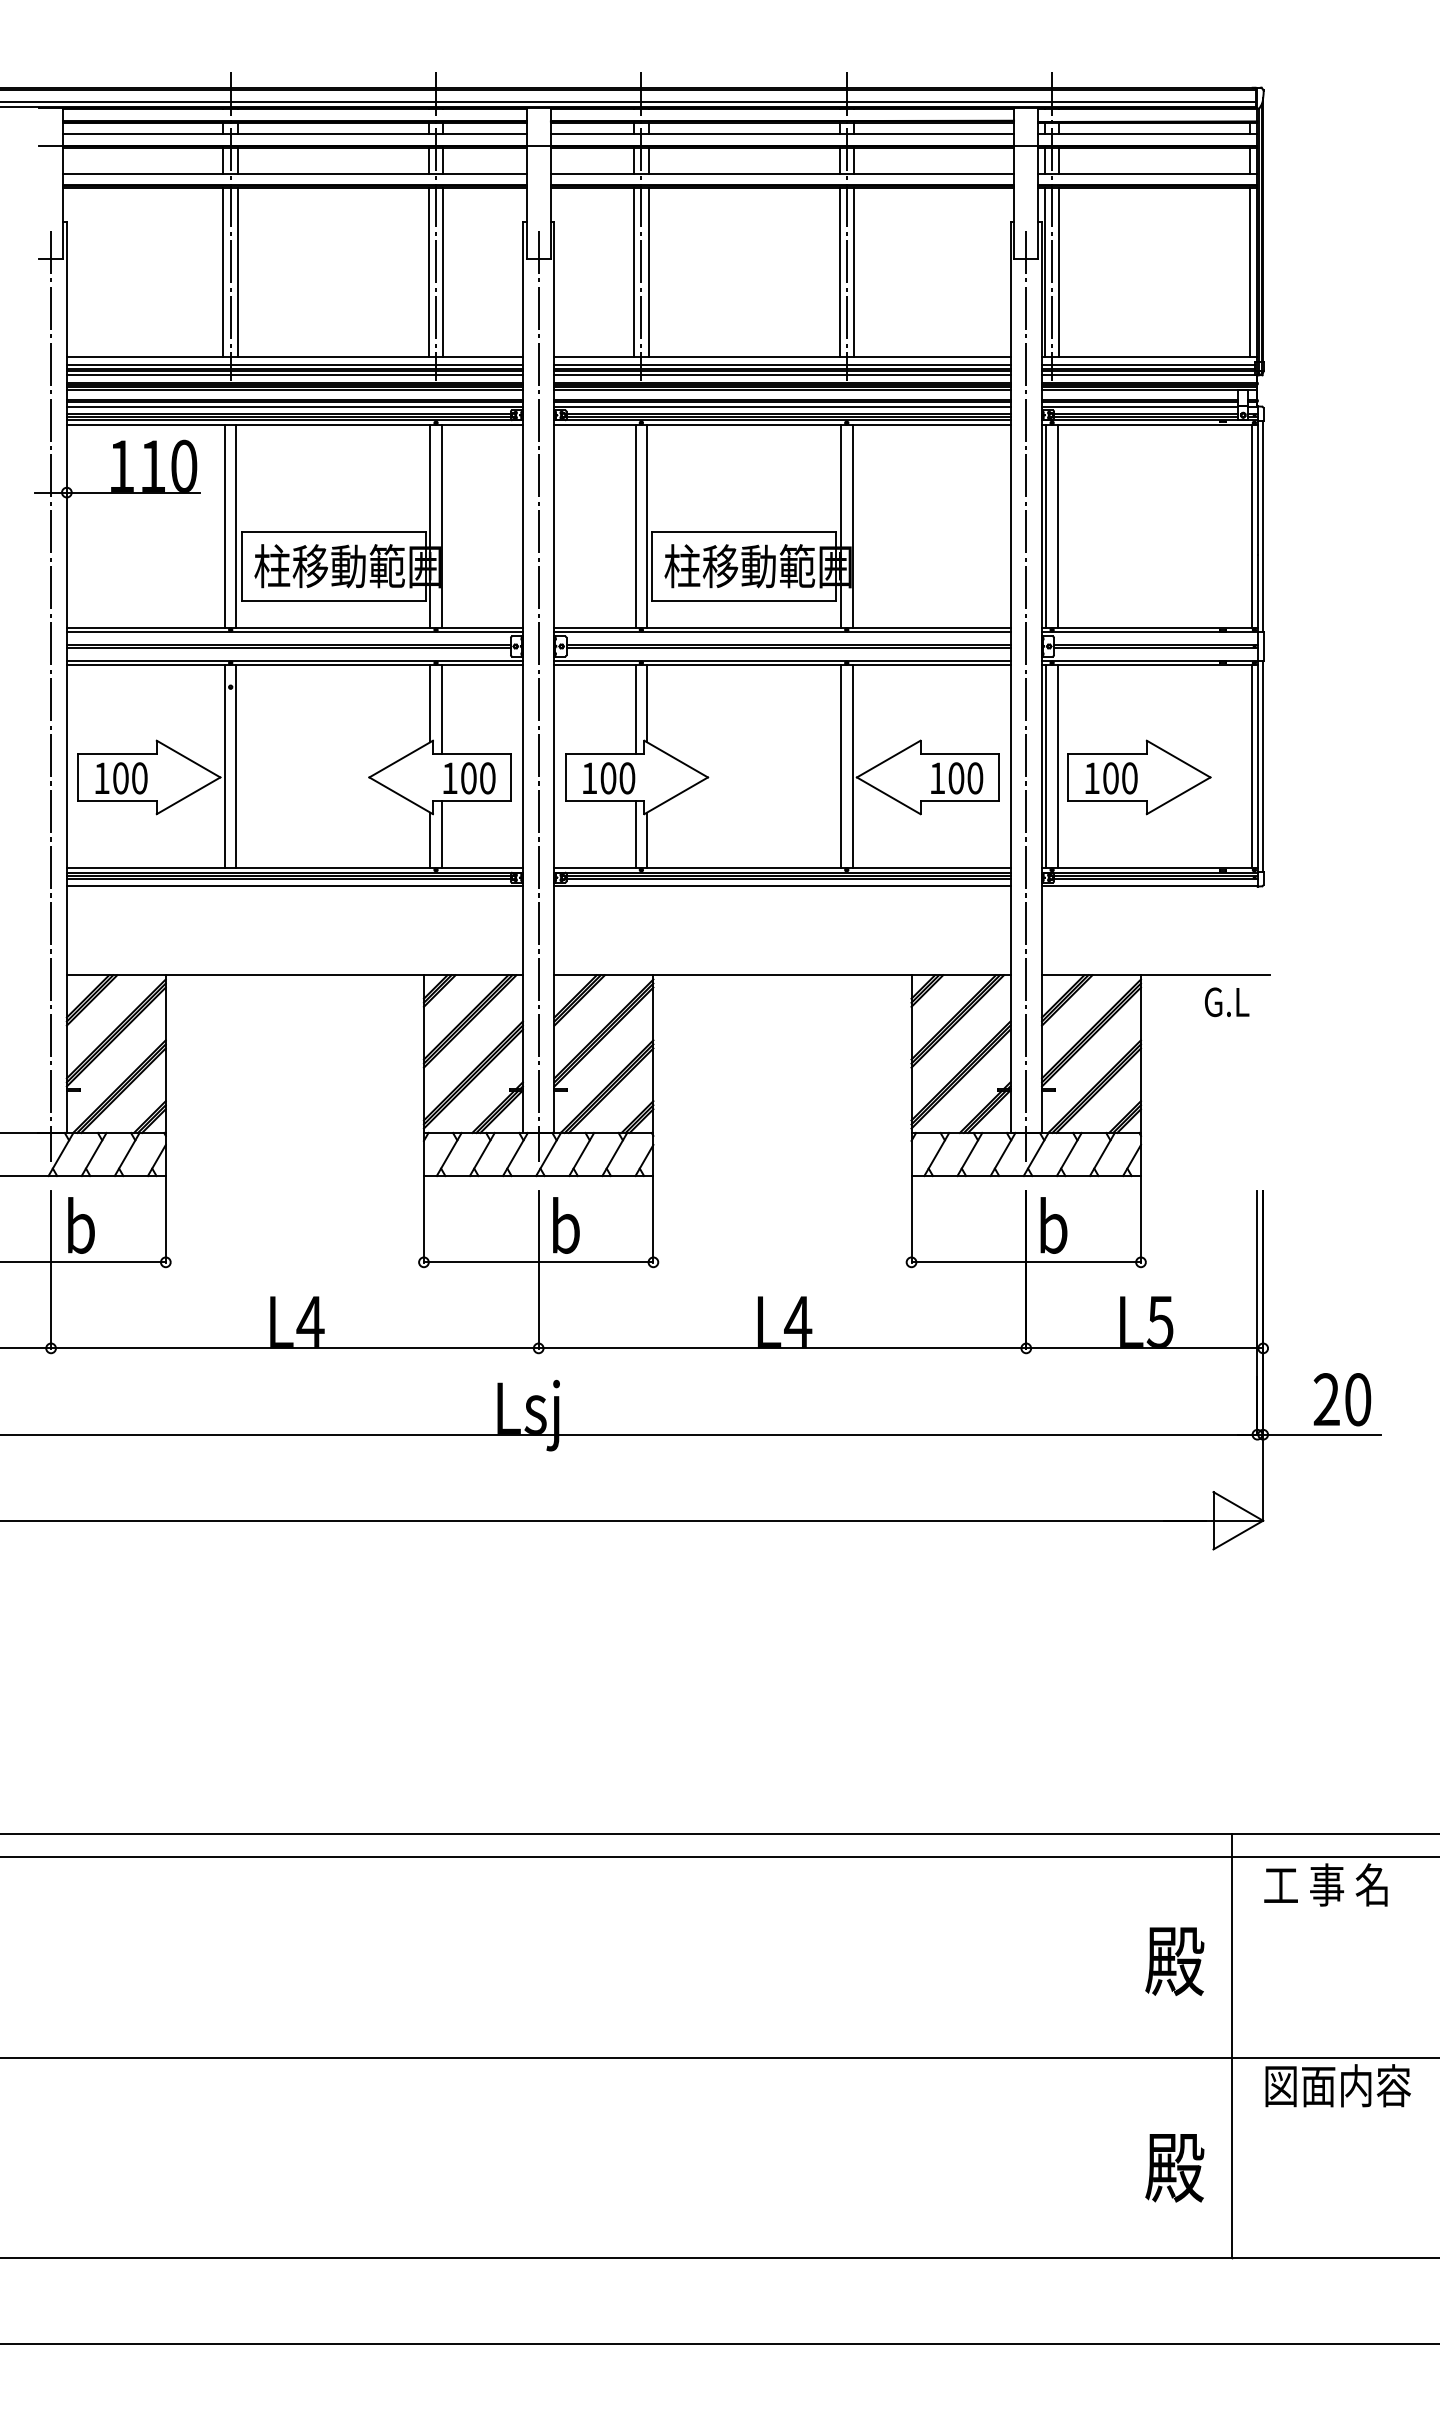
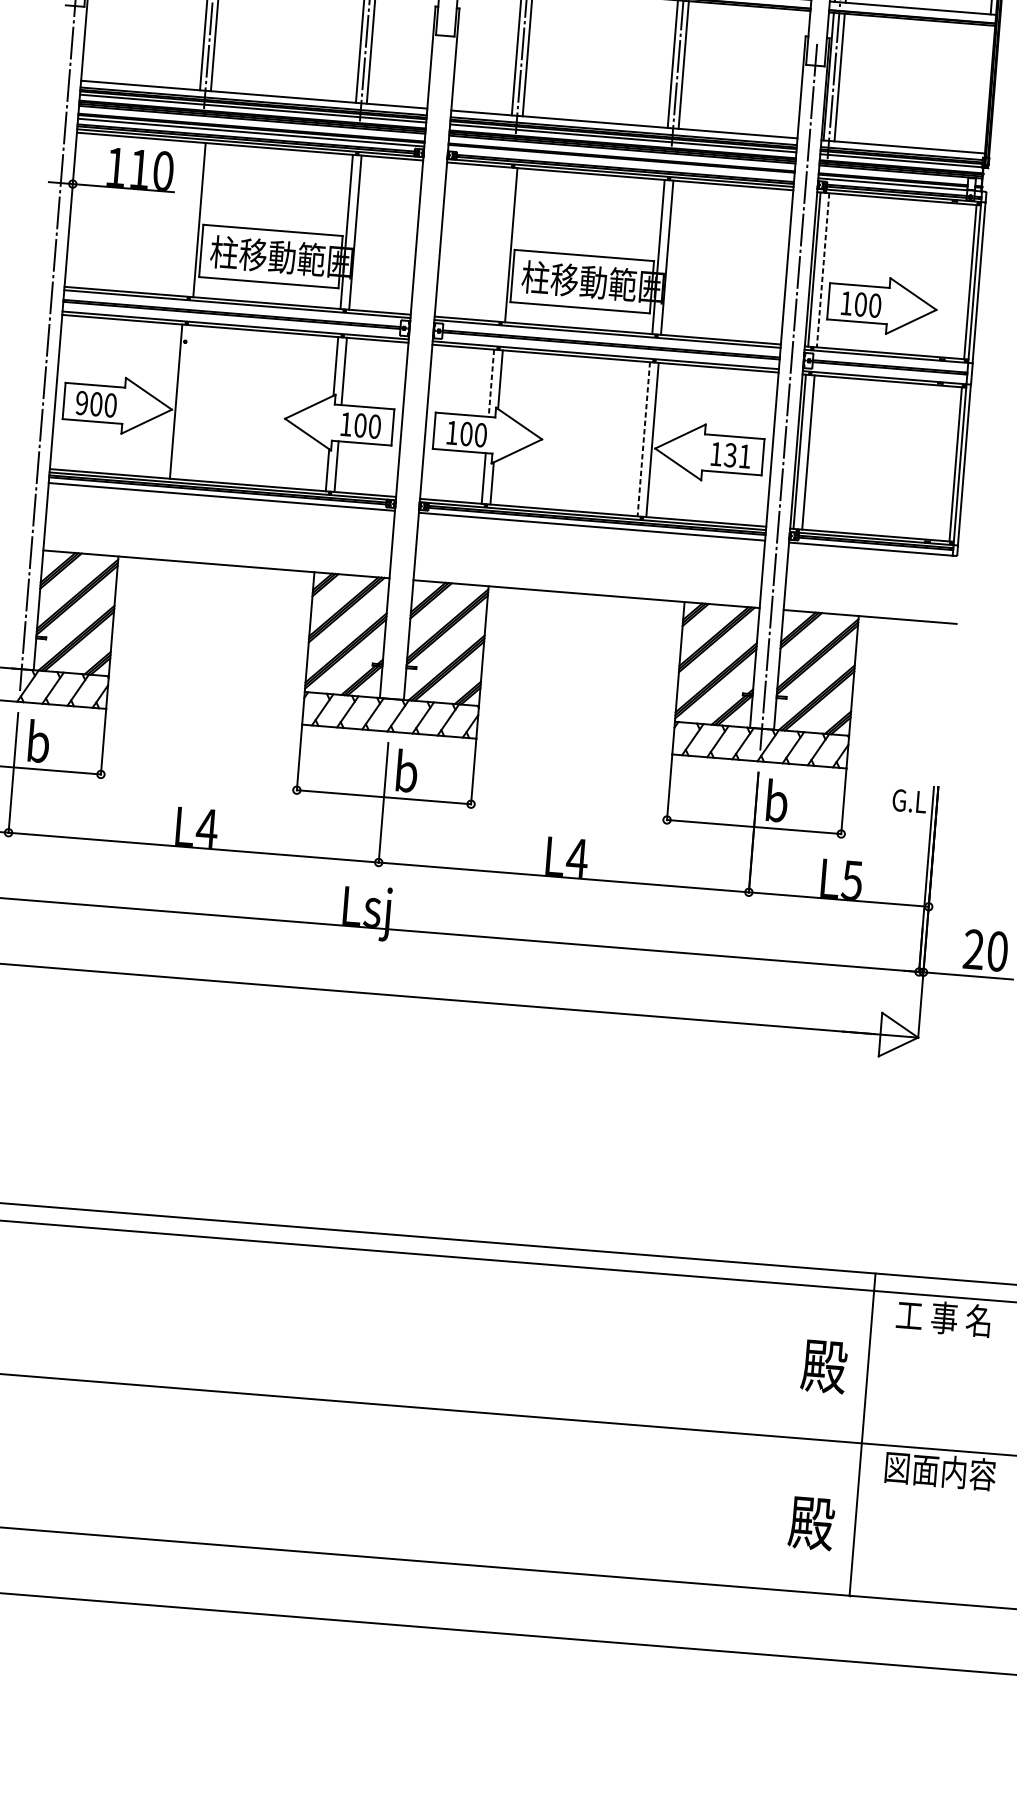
line: (1250, 272) -> (984, 89), removed
line: (782, 406) -> (621, 162), removed
line: (224, 525) -> (190, 218), removed
line: (635, 525) -> (502, 243), removed
line: (1057, 526) -> (822, 270), solid -> dashed
line: (538, 695) -> (418, 366), removed
line: (635, 709) -> (491, 383), solid -> dashed
line: (236, 766) -> (184, 402), removed
line: (841, 766) -> (644, 439), solid -> dashed
part: (1139, 777) -> (882, 305), moved
text: (101, 778) -> (81, 403), 100 -> 900
text: (965, 778) -> (737, 455), 100 -> 131
text: (1227, 1002) -> (909, 801), moved

